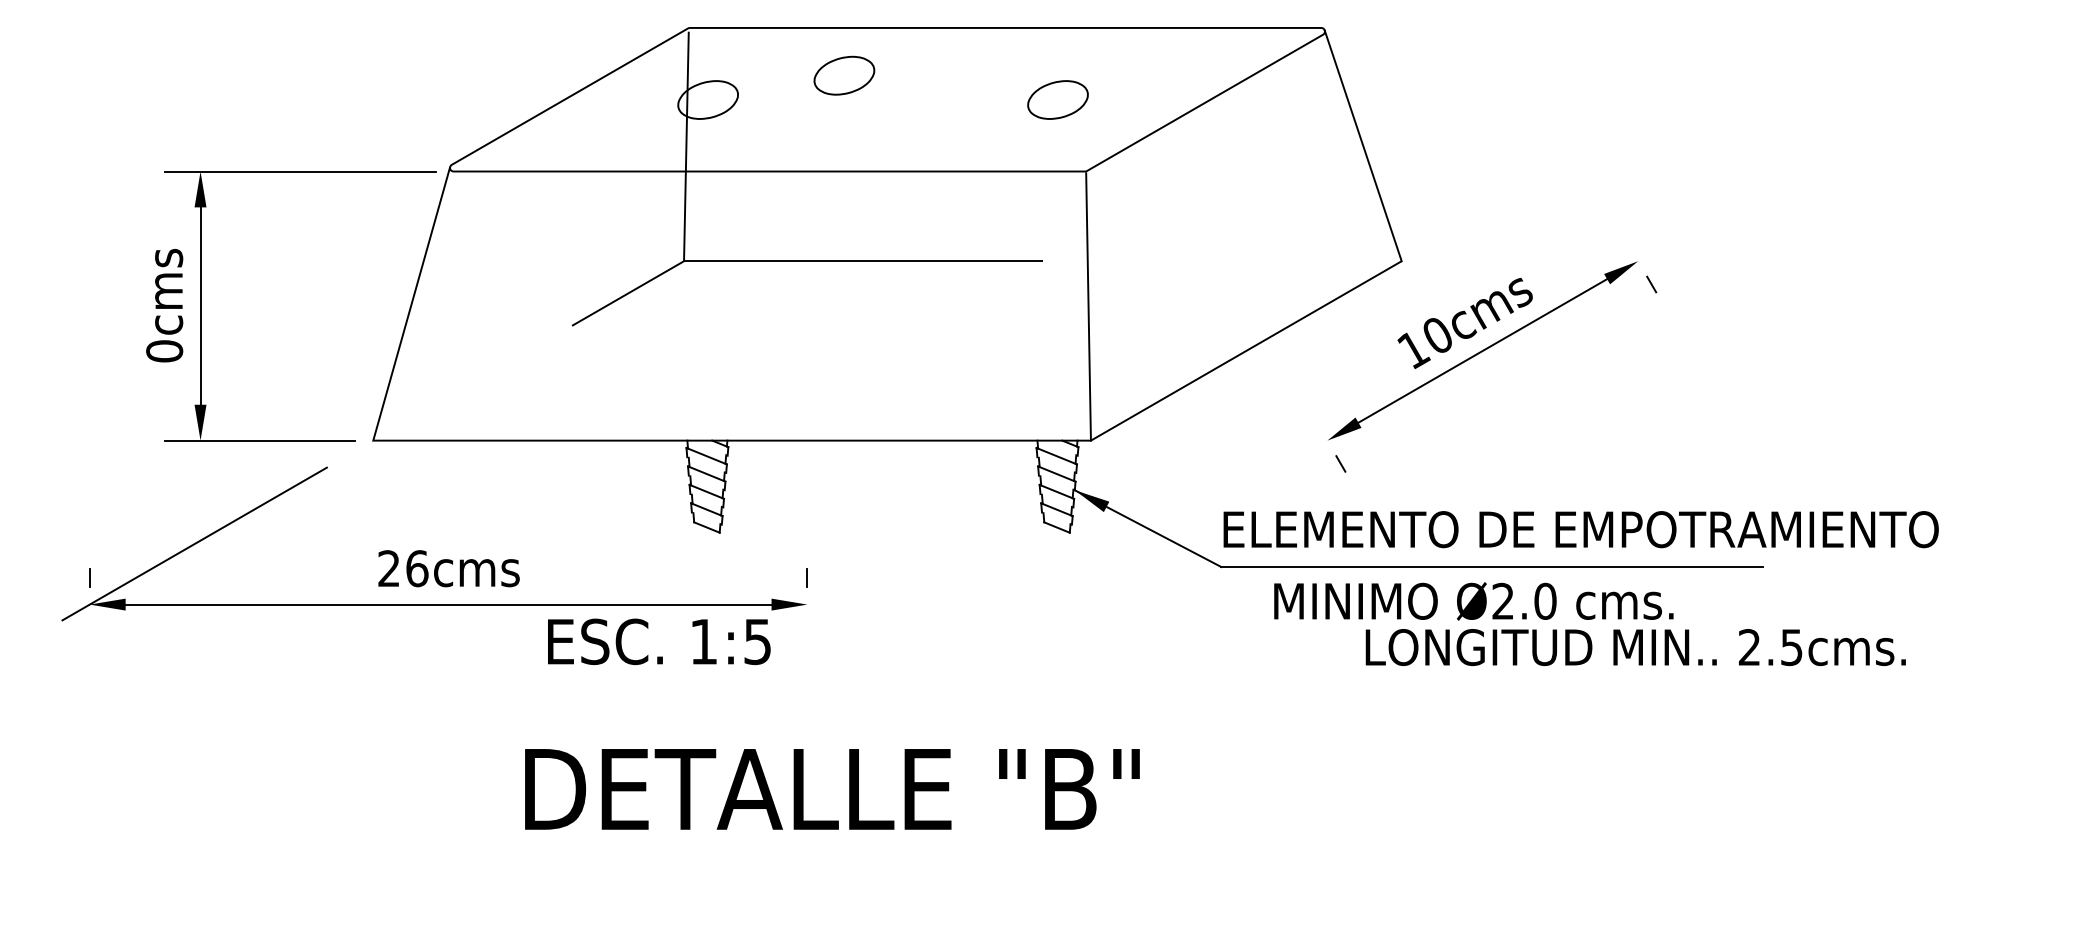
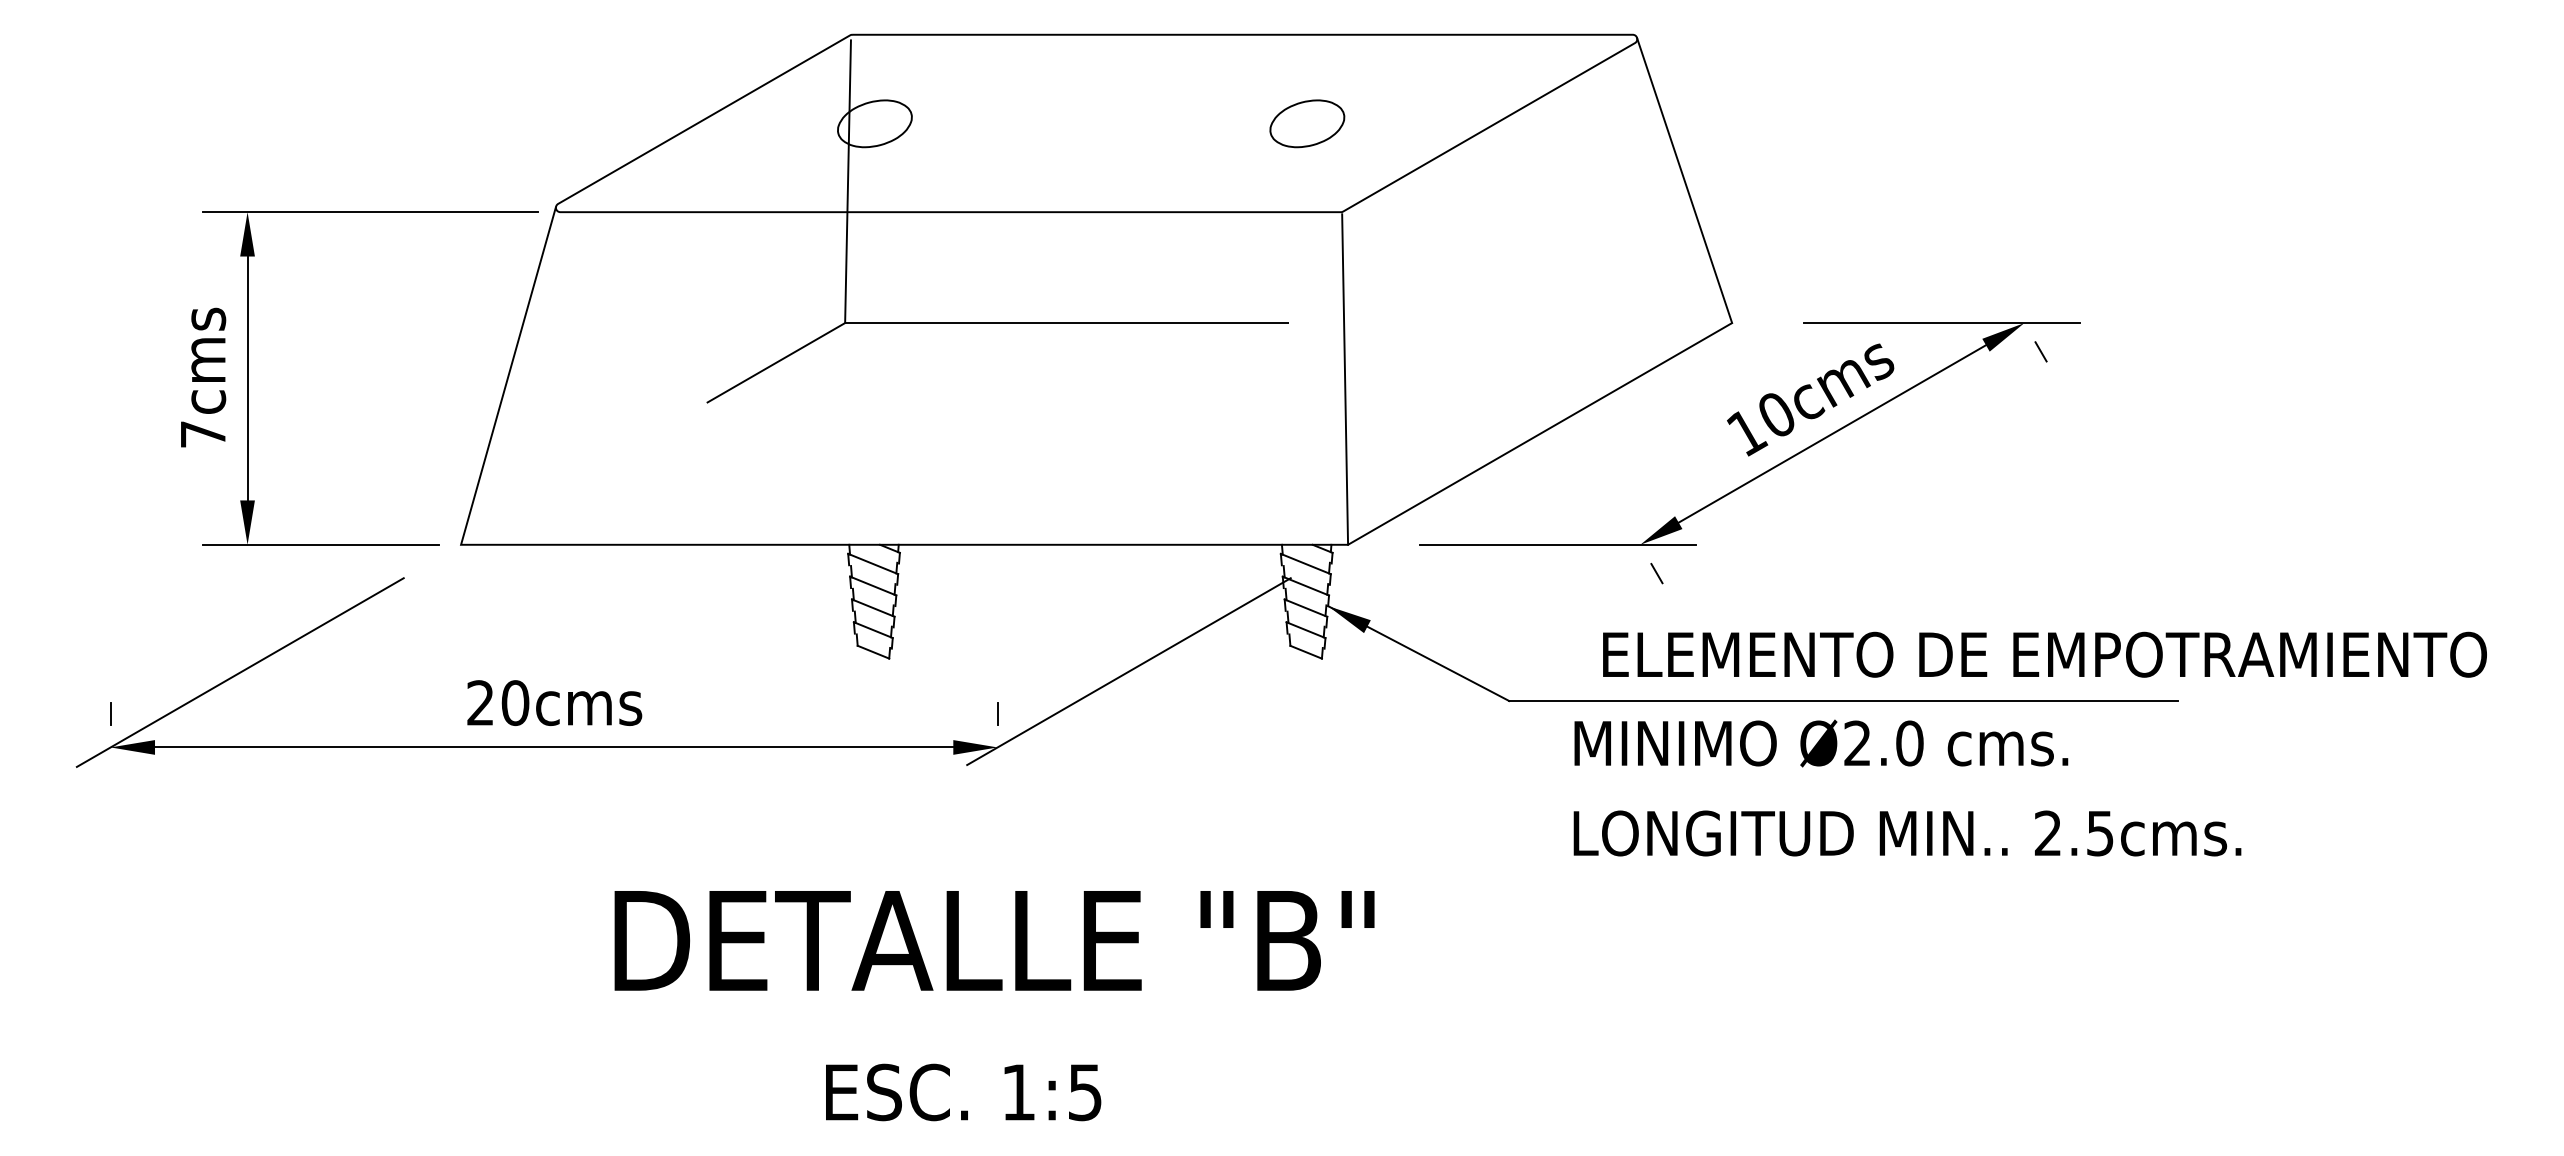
part: (844, 75) -> (1043, 93), removed
line: (1571, 261) -> (1941, 323), added
text: (164, 351) -> (203, 434), 0cms -> 7cms
line: (1260, 440) -> (1557, 544), added
text: (1580, 529) -> (2044, 654), moved
line: (913, 543) -> (1128, 671), added
text: (417, 568) -> (515, 702), 26cms -> 20cms
text: (659, 641) -> (963, 1092), moved
text: (1635, 647) -> (1907, 833), moved
text: (832, 789) -> (994, 940), moved

